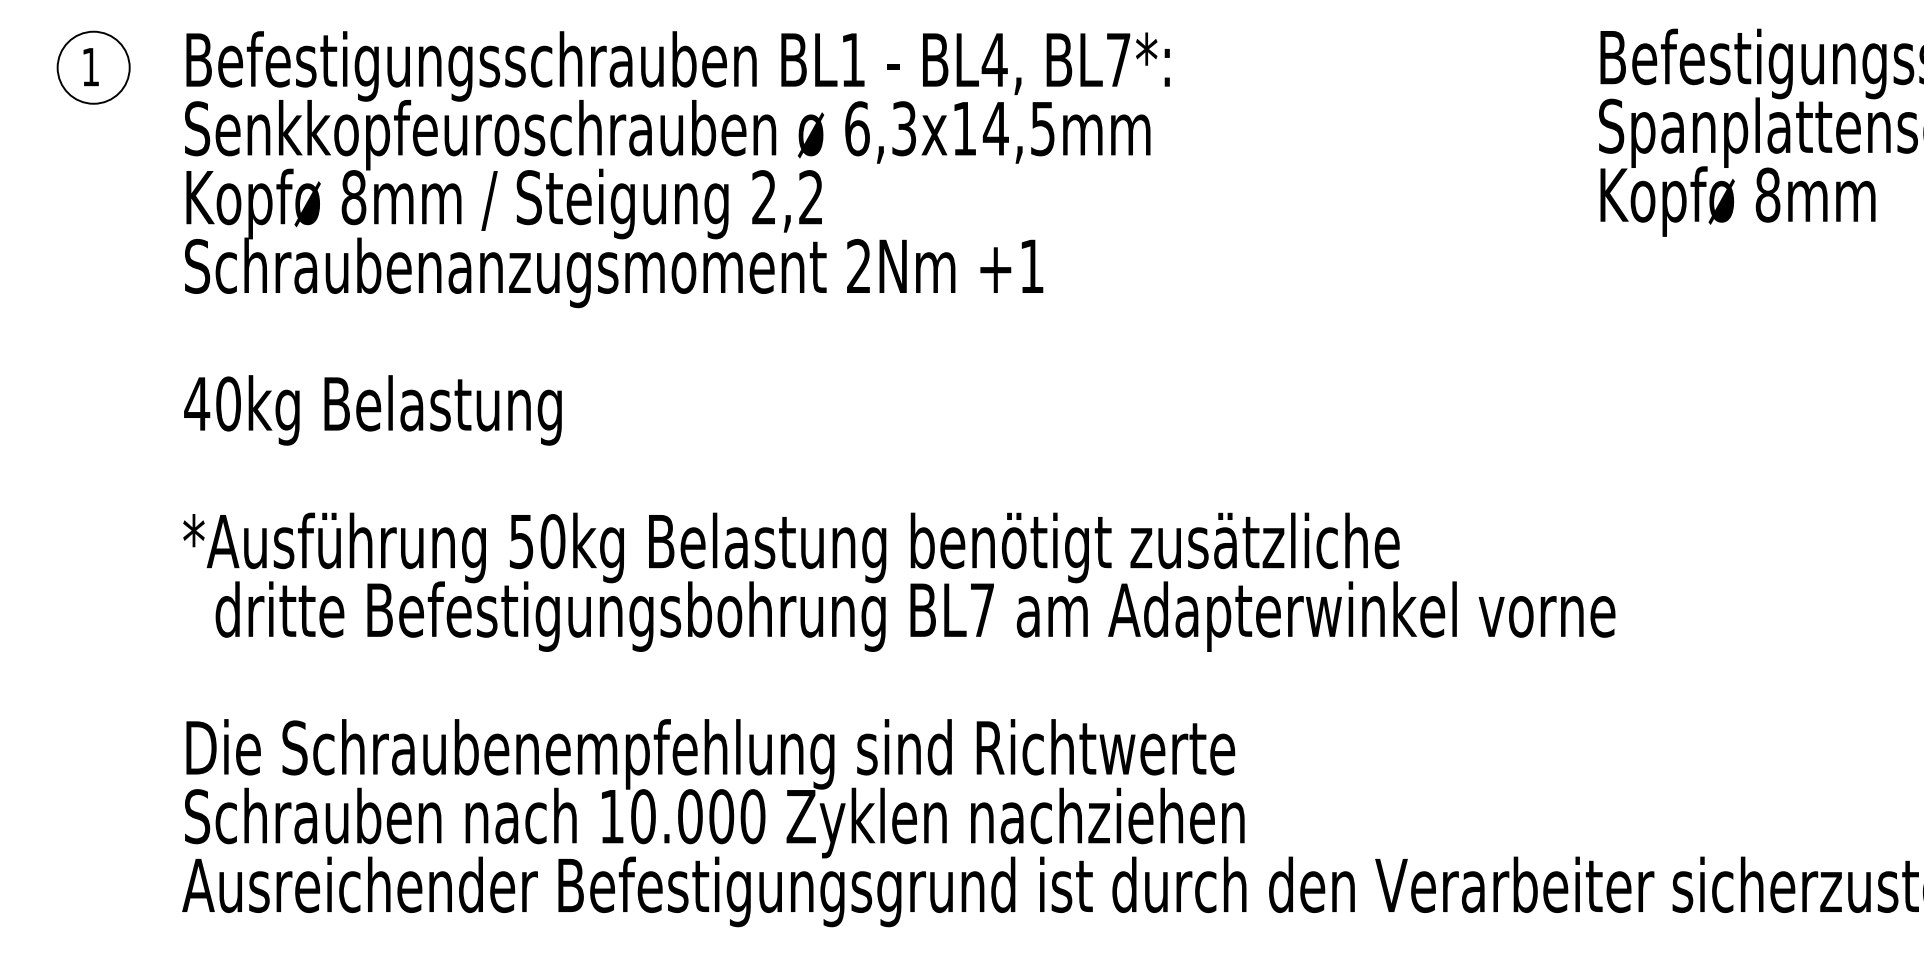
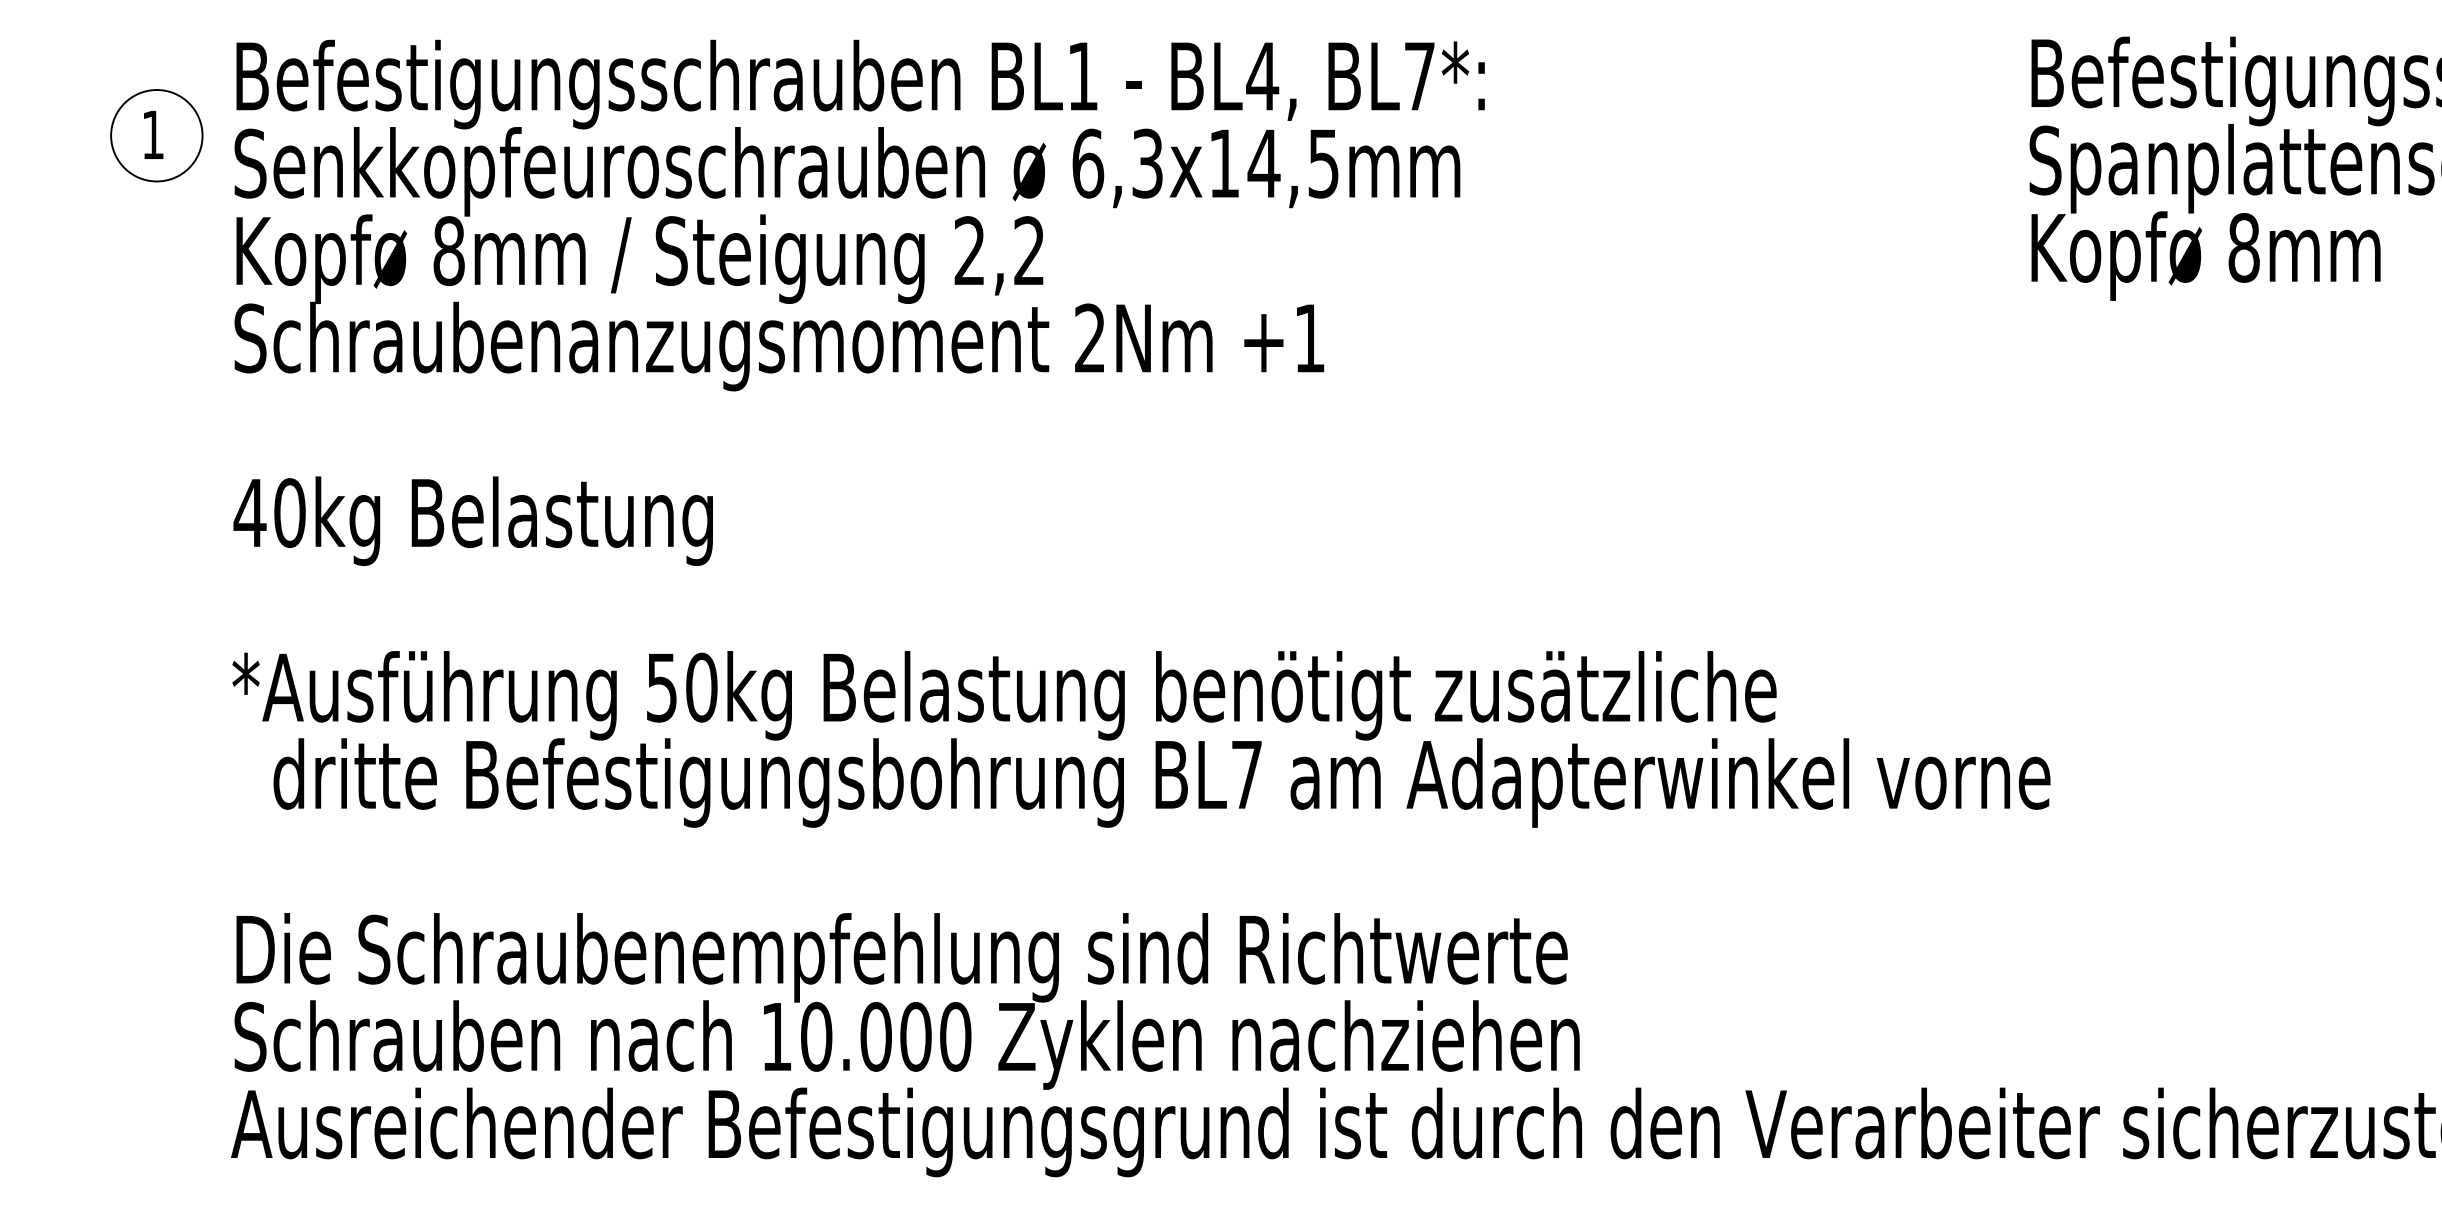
part: (93, 67) -> (156, 135), moved

